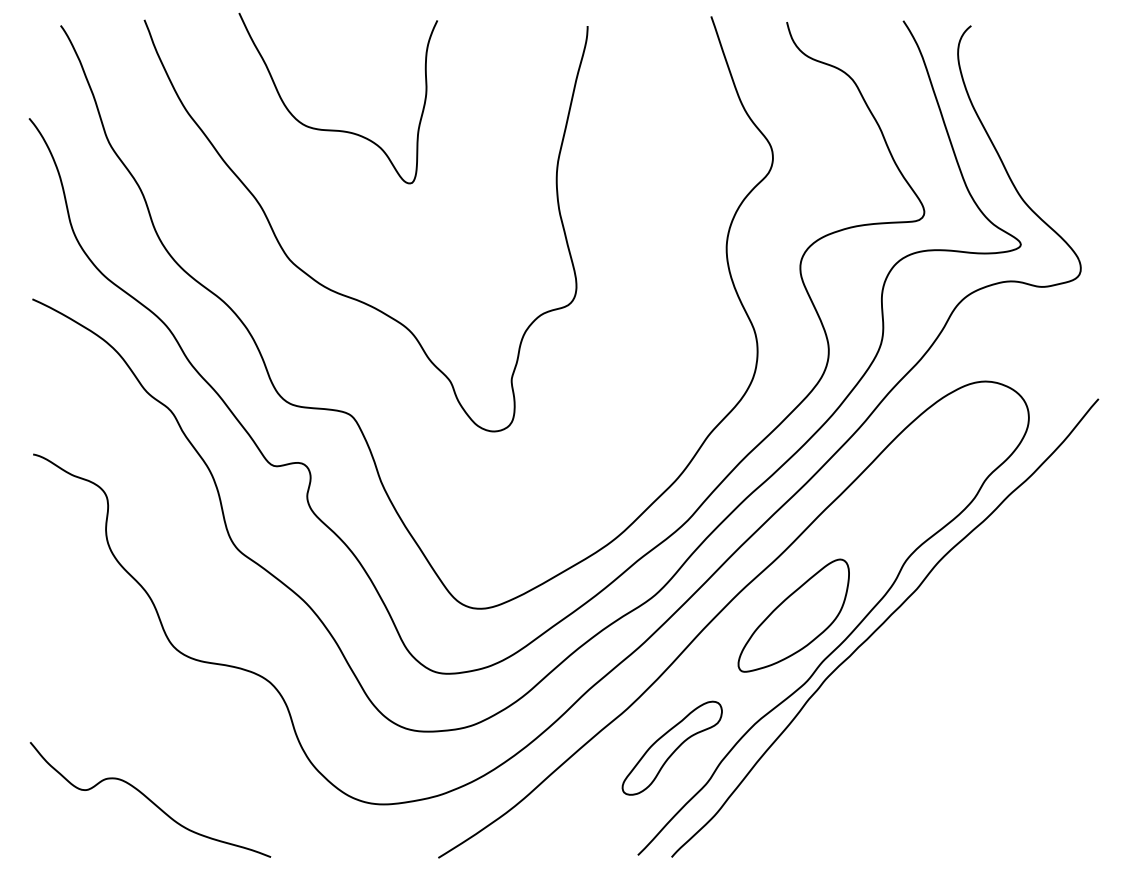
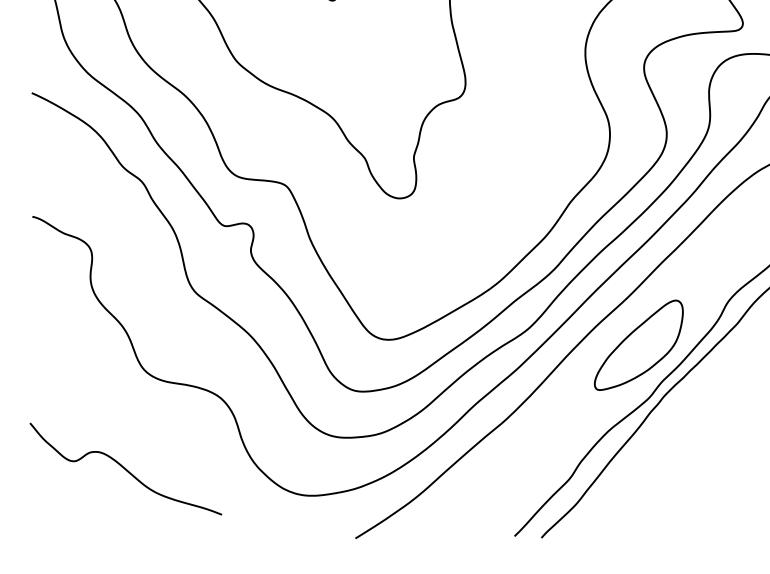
part: (671, 747) -> (541, 450), removed
curve: (150, 799) -> (125, 468), moved

